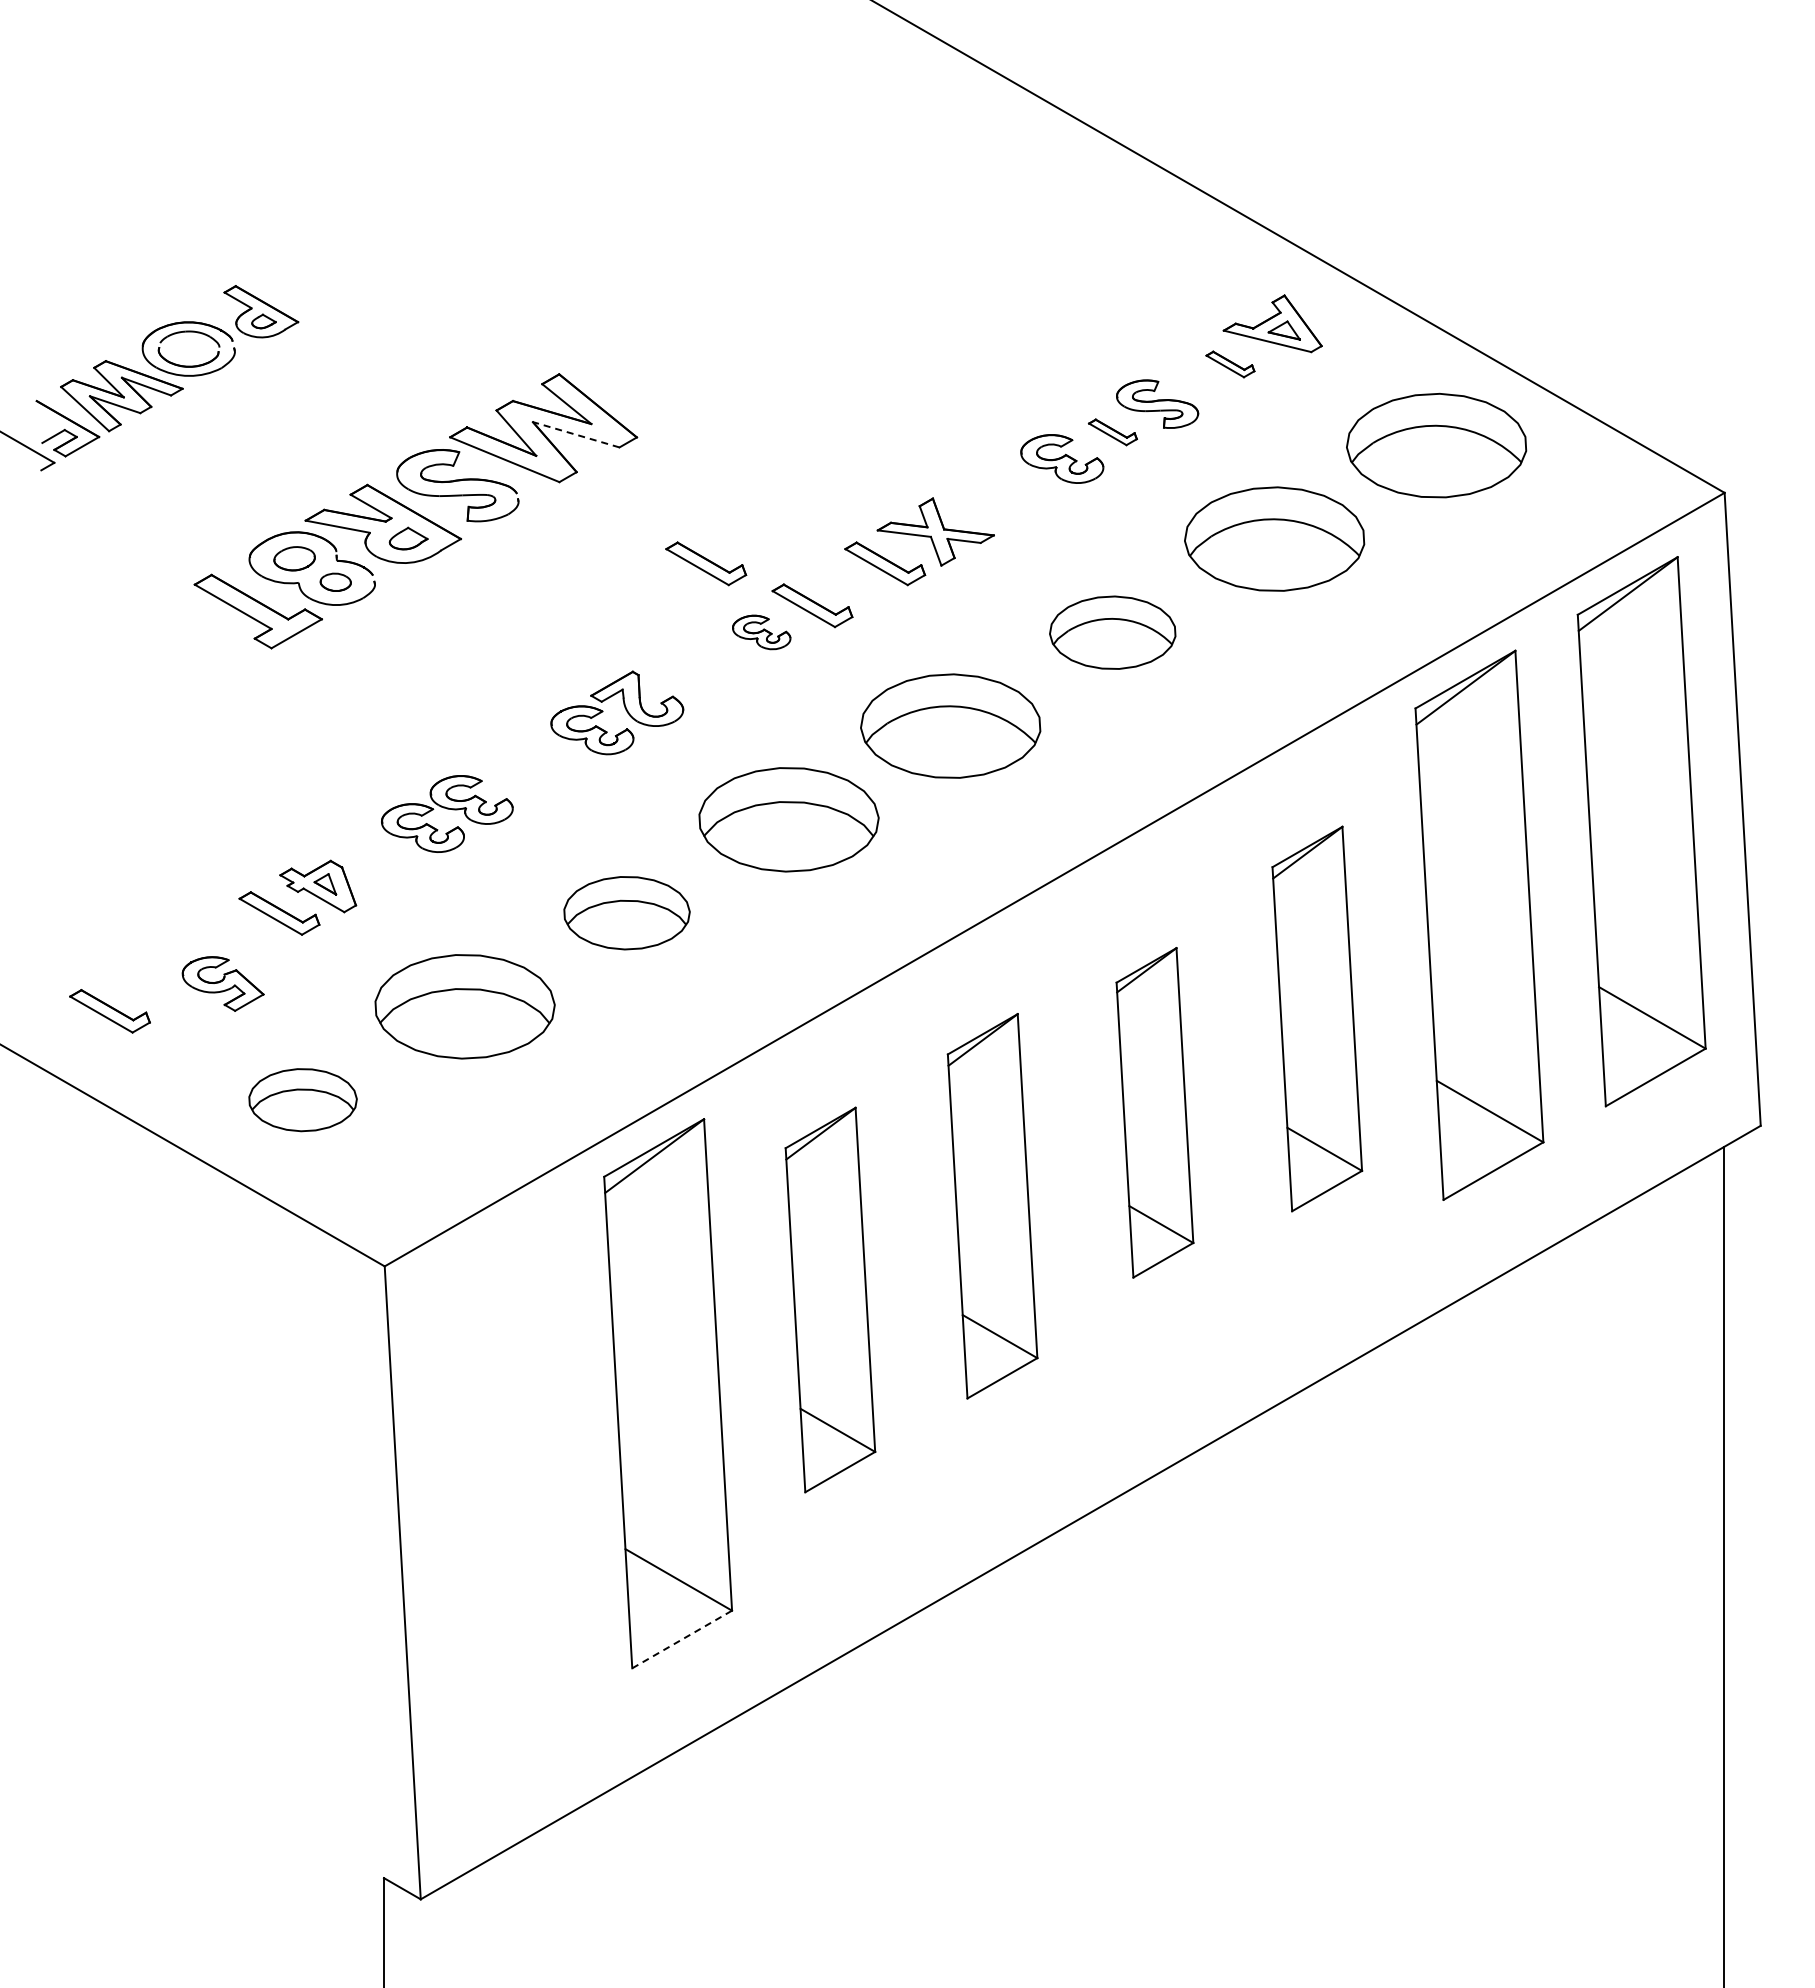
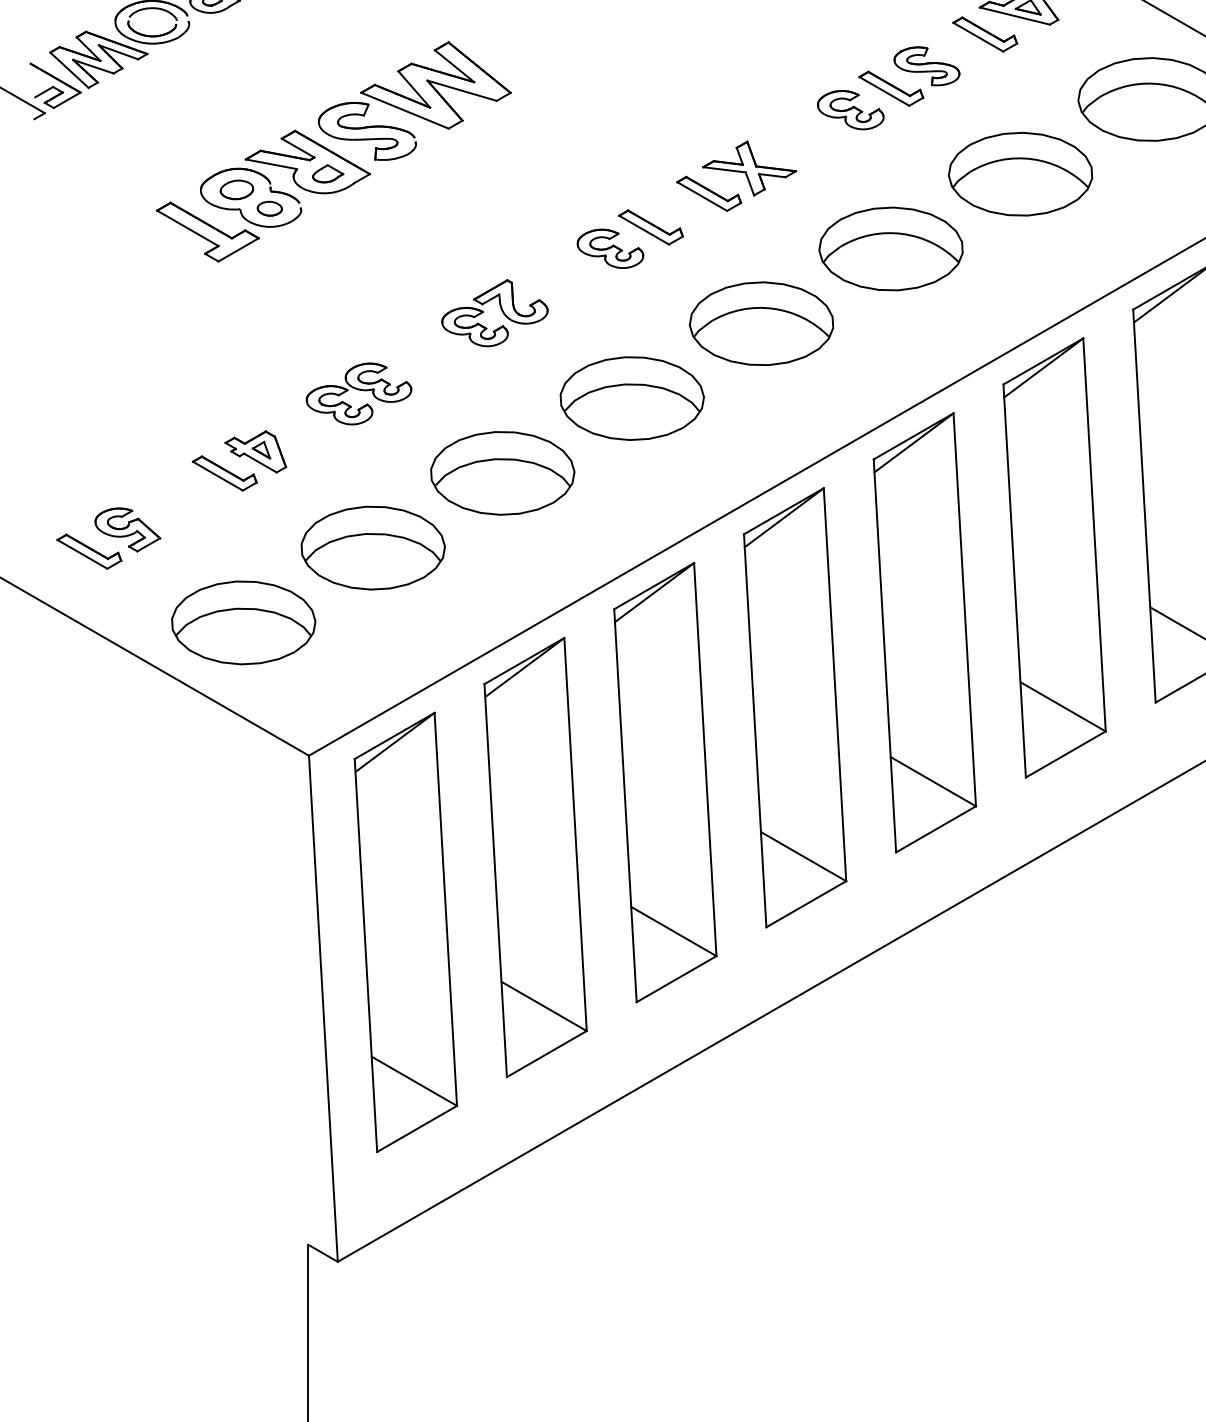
part: (1230, 364) -> (985, 34), size x1.67
part: (1112, 432) -> (890, 88), size x1.67
line: (575, 434) -> (461, 90), dashed -> solid
part: (706, 563) -> (566, 193), removed
part: (761, 632) -> (610, 248), size x1.43
part: (1112, 632) -> (890, 248), size x1.43
part: (626, 912) -> (502, 472), size x1.43
part: (222, 983) -> (127, 529), moved
part: (1317, 1018) -> (1054, 557), size x1.43
part: (302, 1099) -> (243, 622), size x1.67
part: (1154, 1112) -> (924, 632), size x1.67
part: (992, 1205) -> (794, 707), size x1.43
part: (830, 1299) -> (665, 782), size x1.43
part: (505, 1486) -> (405, 931), added
line: (682, 1639) -> (547, 1054), dashed -> solid

